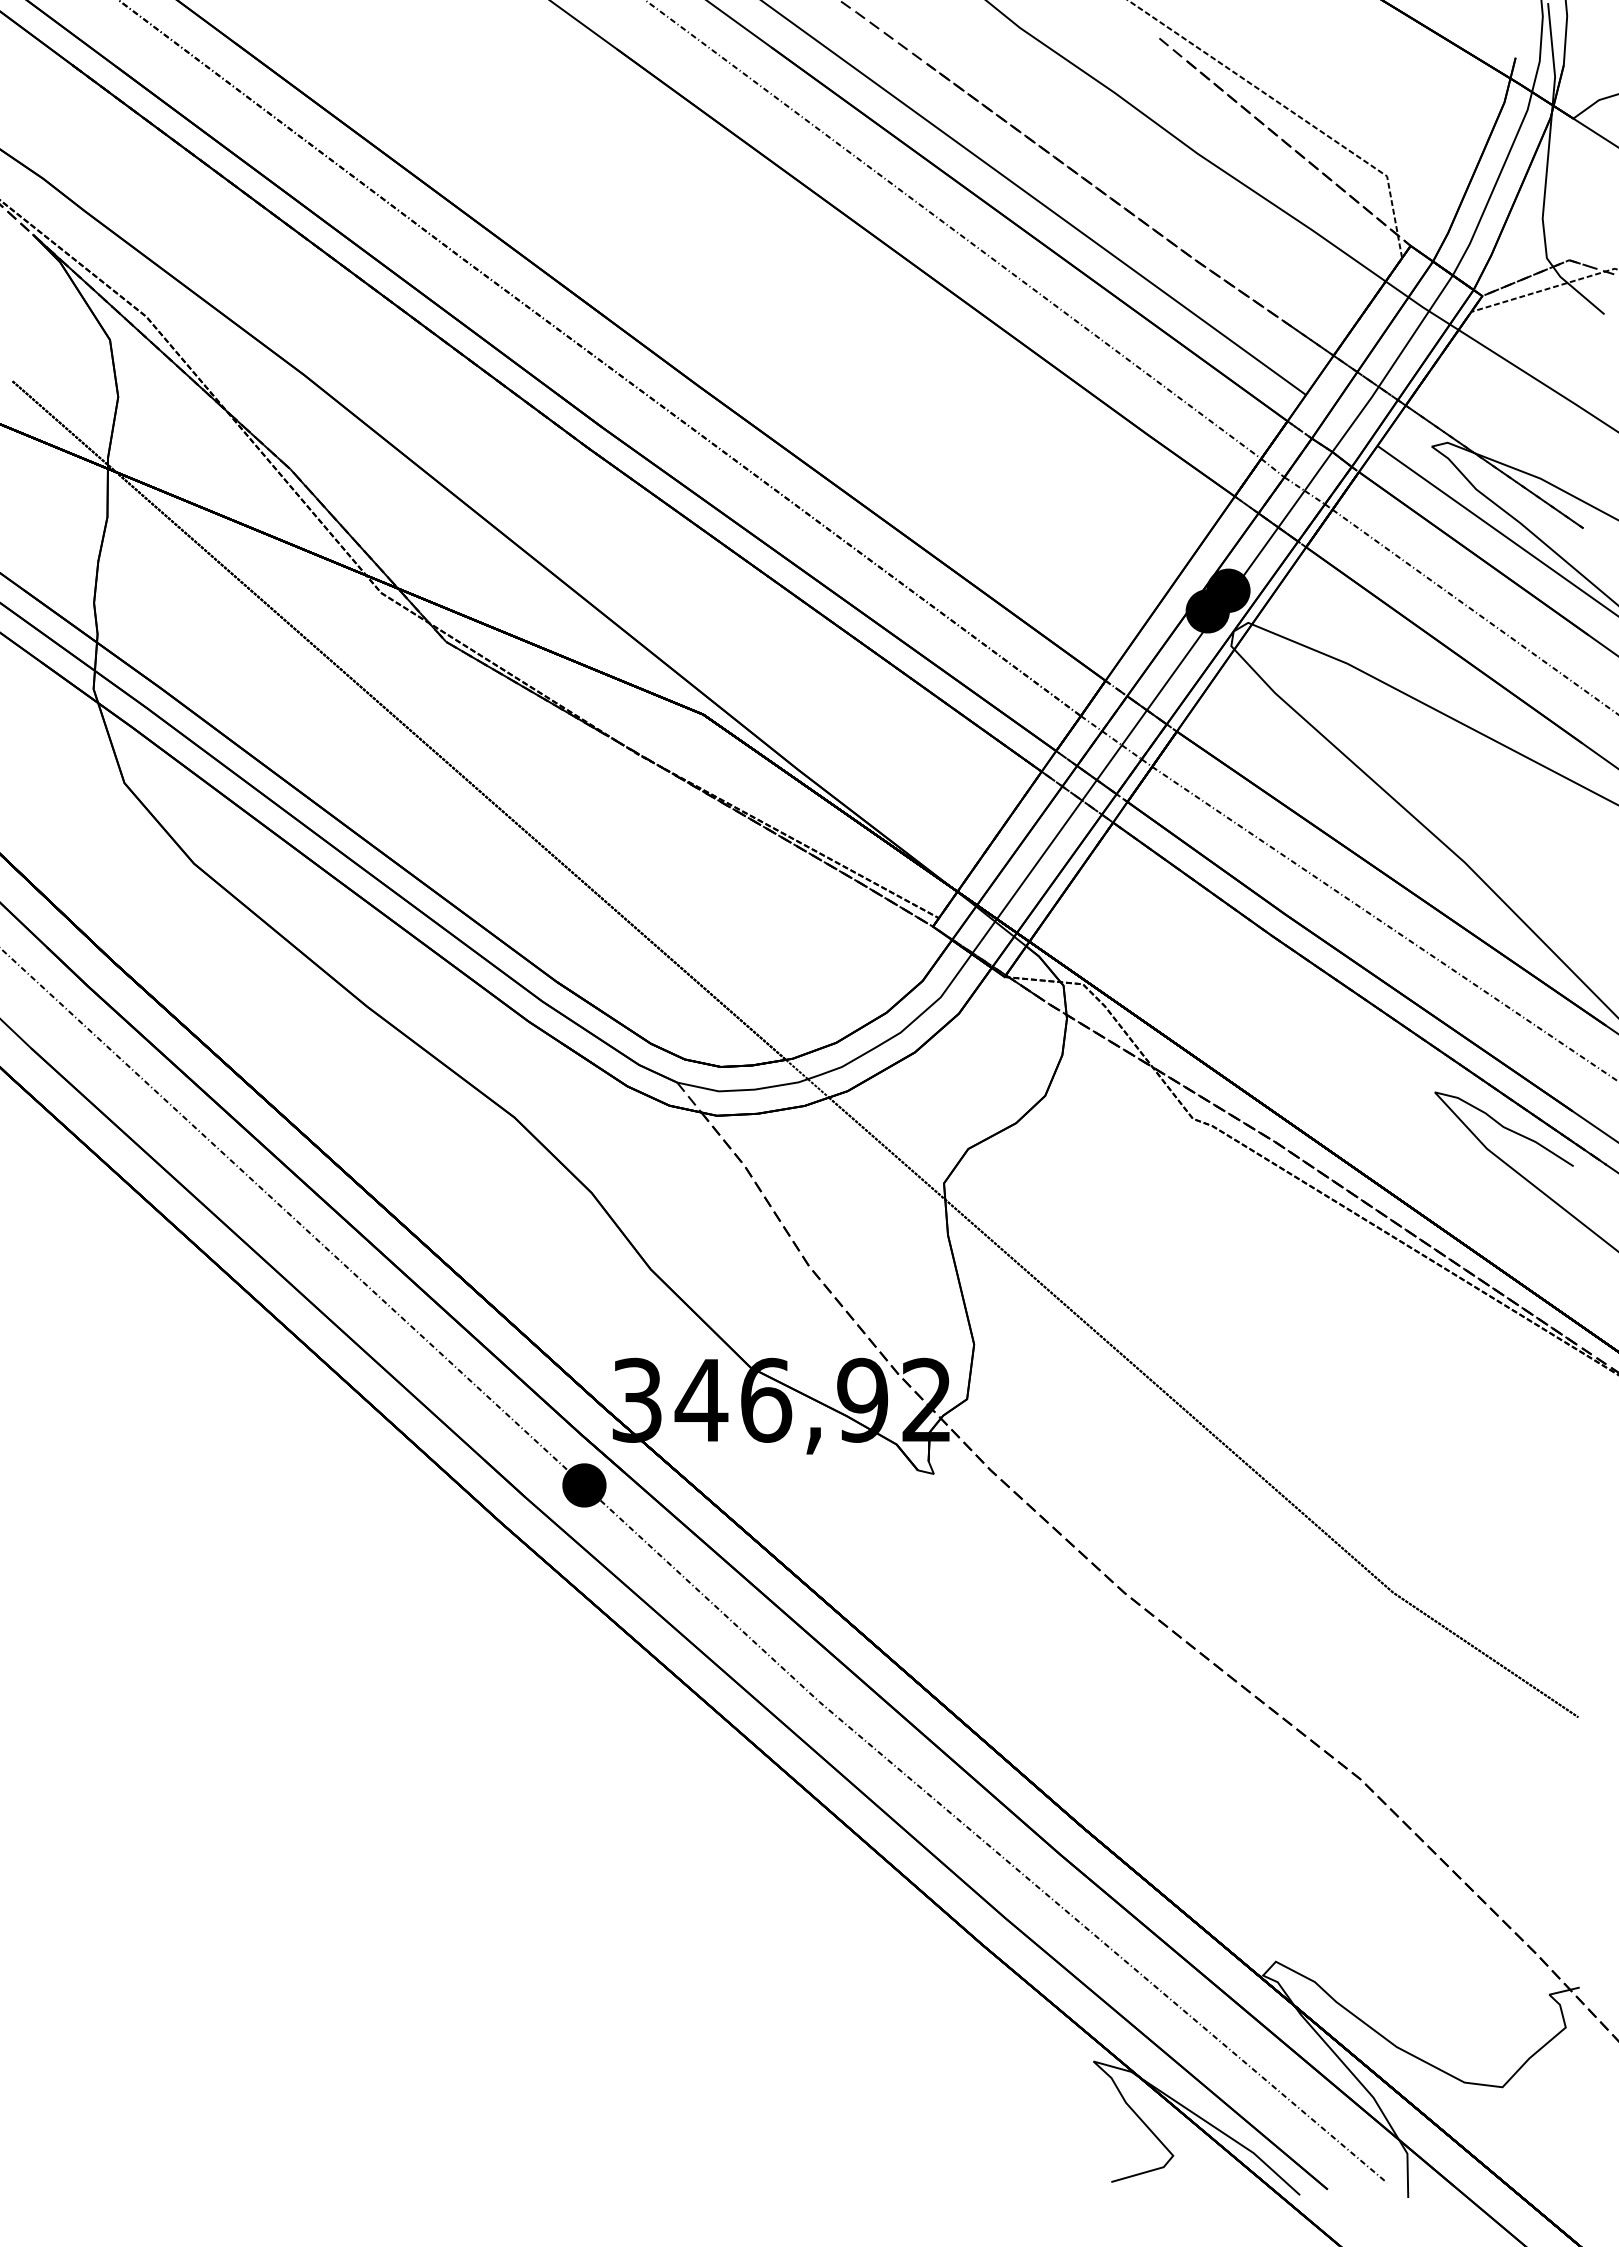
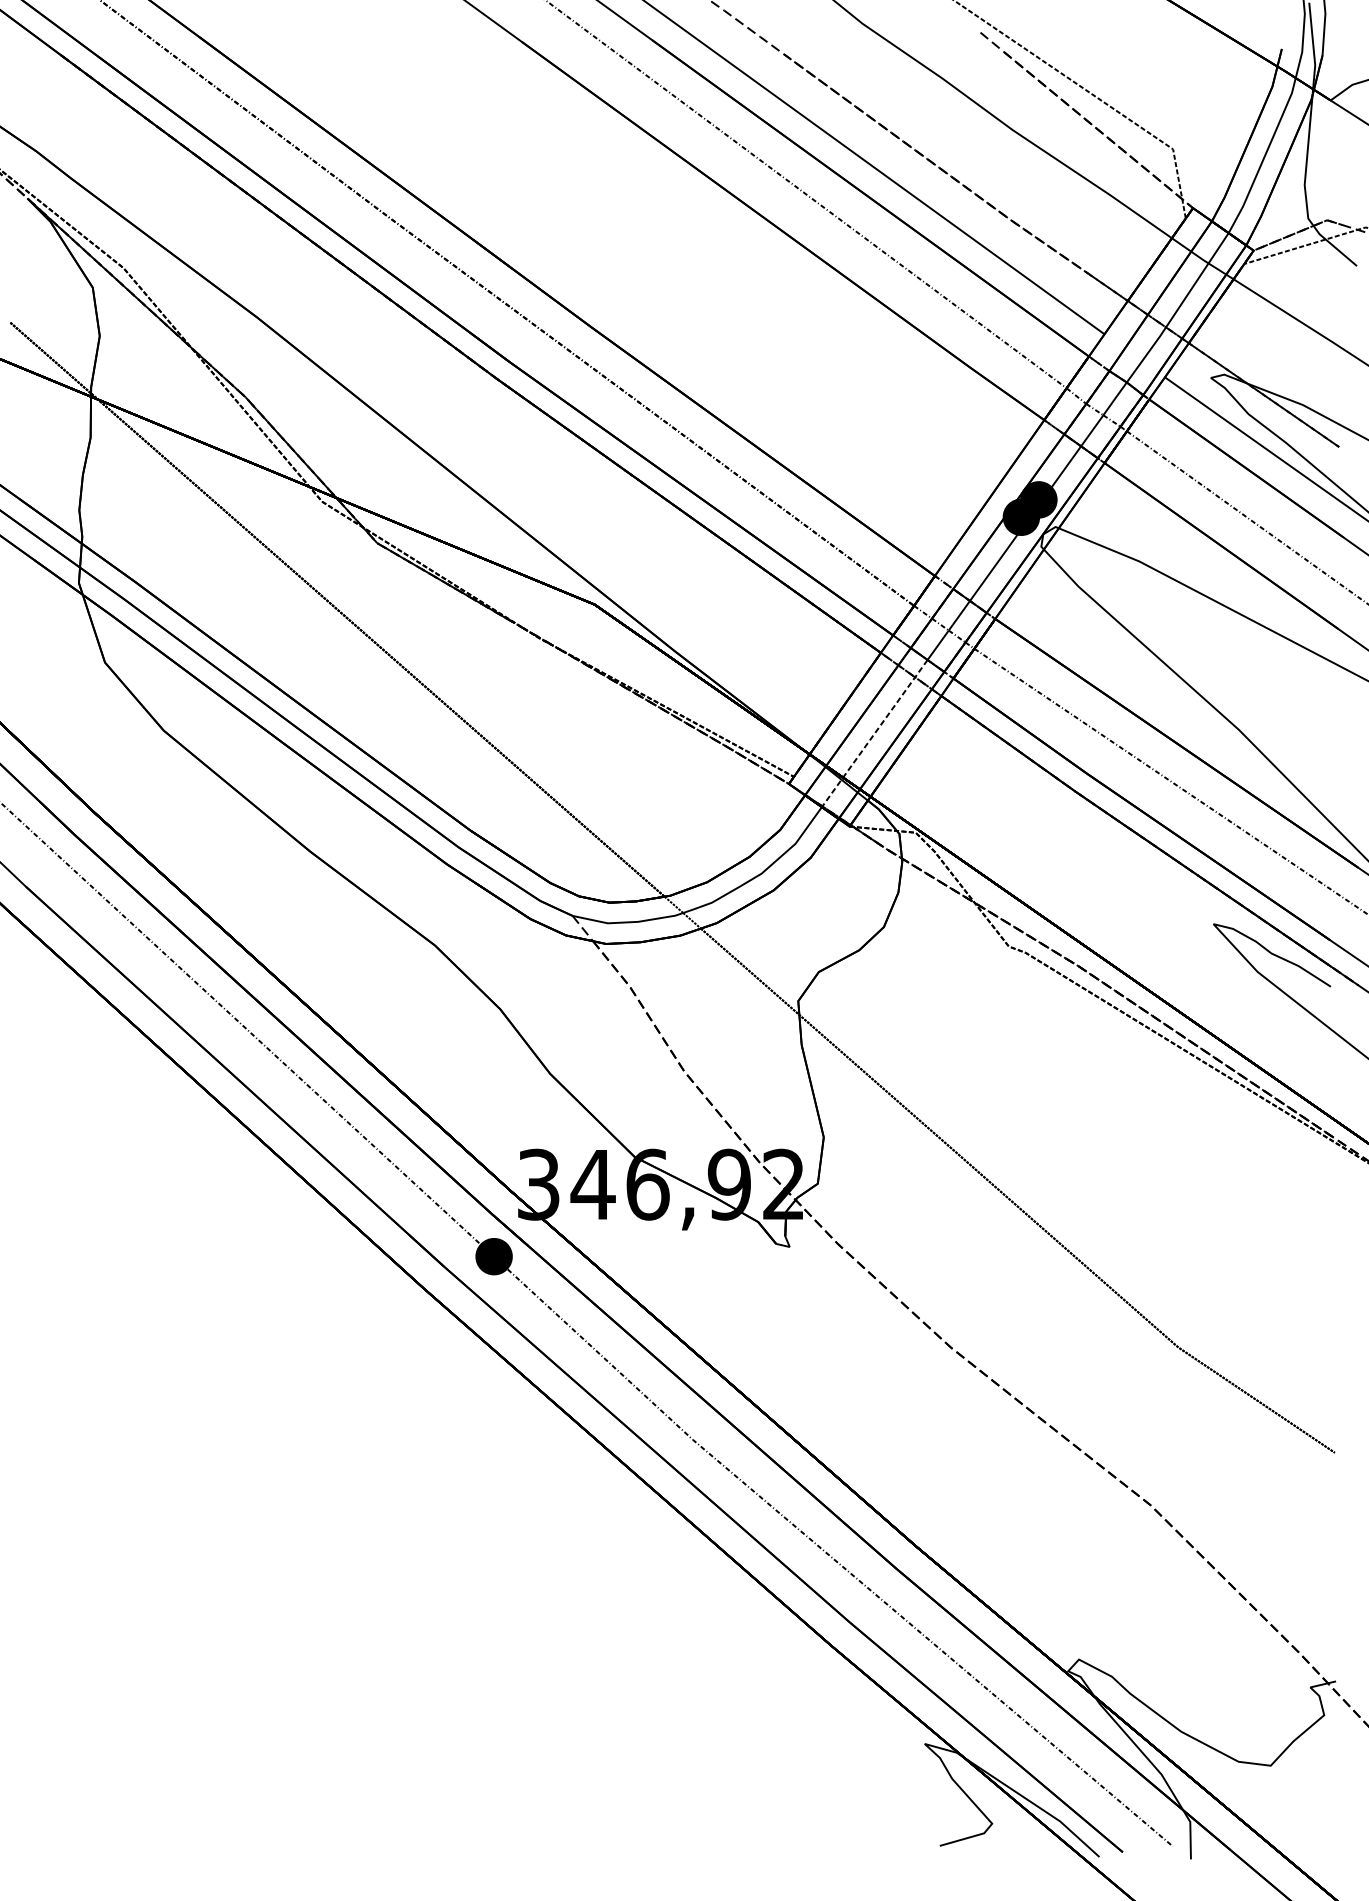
line: (1034, 867) -> (874, 733), solid -> dashed

